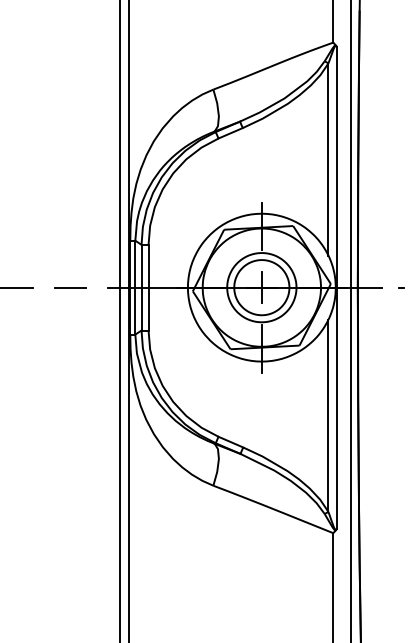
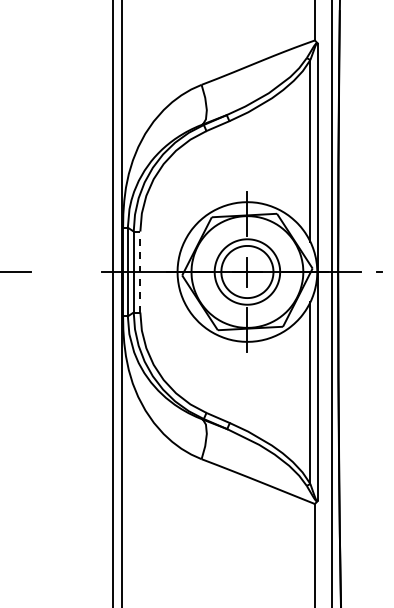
line: (70, 287) -> (66, 271), removed
line: (148, 287) -> (140, 271), solid -> dashed

